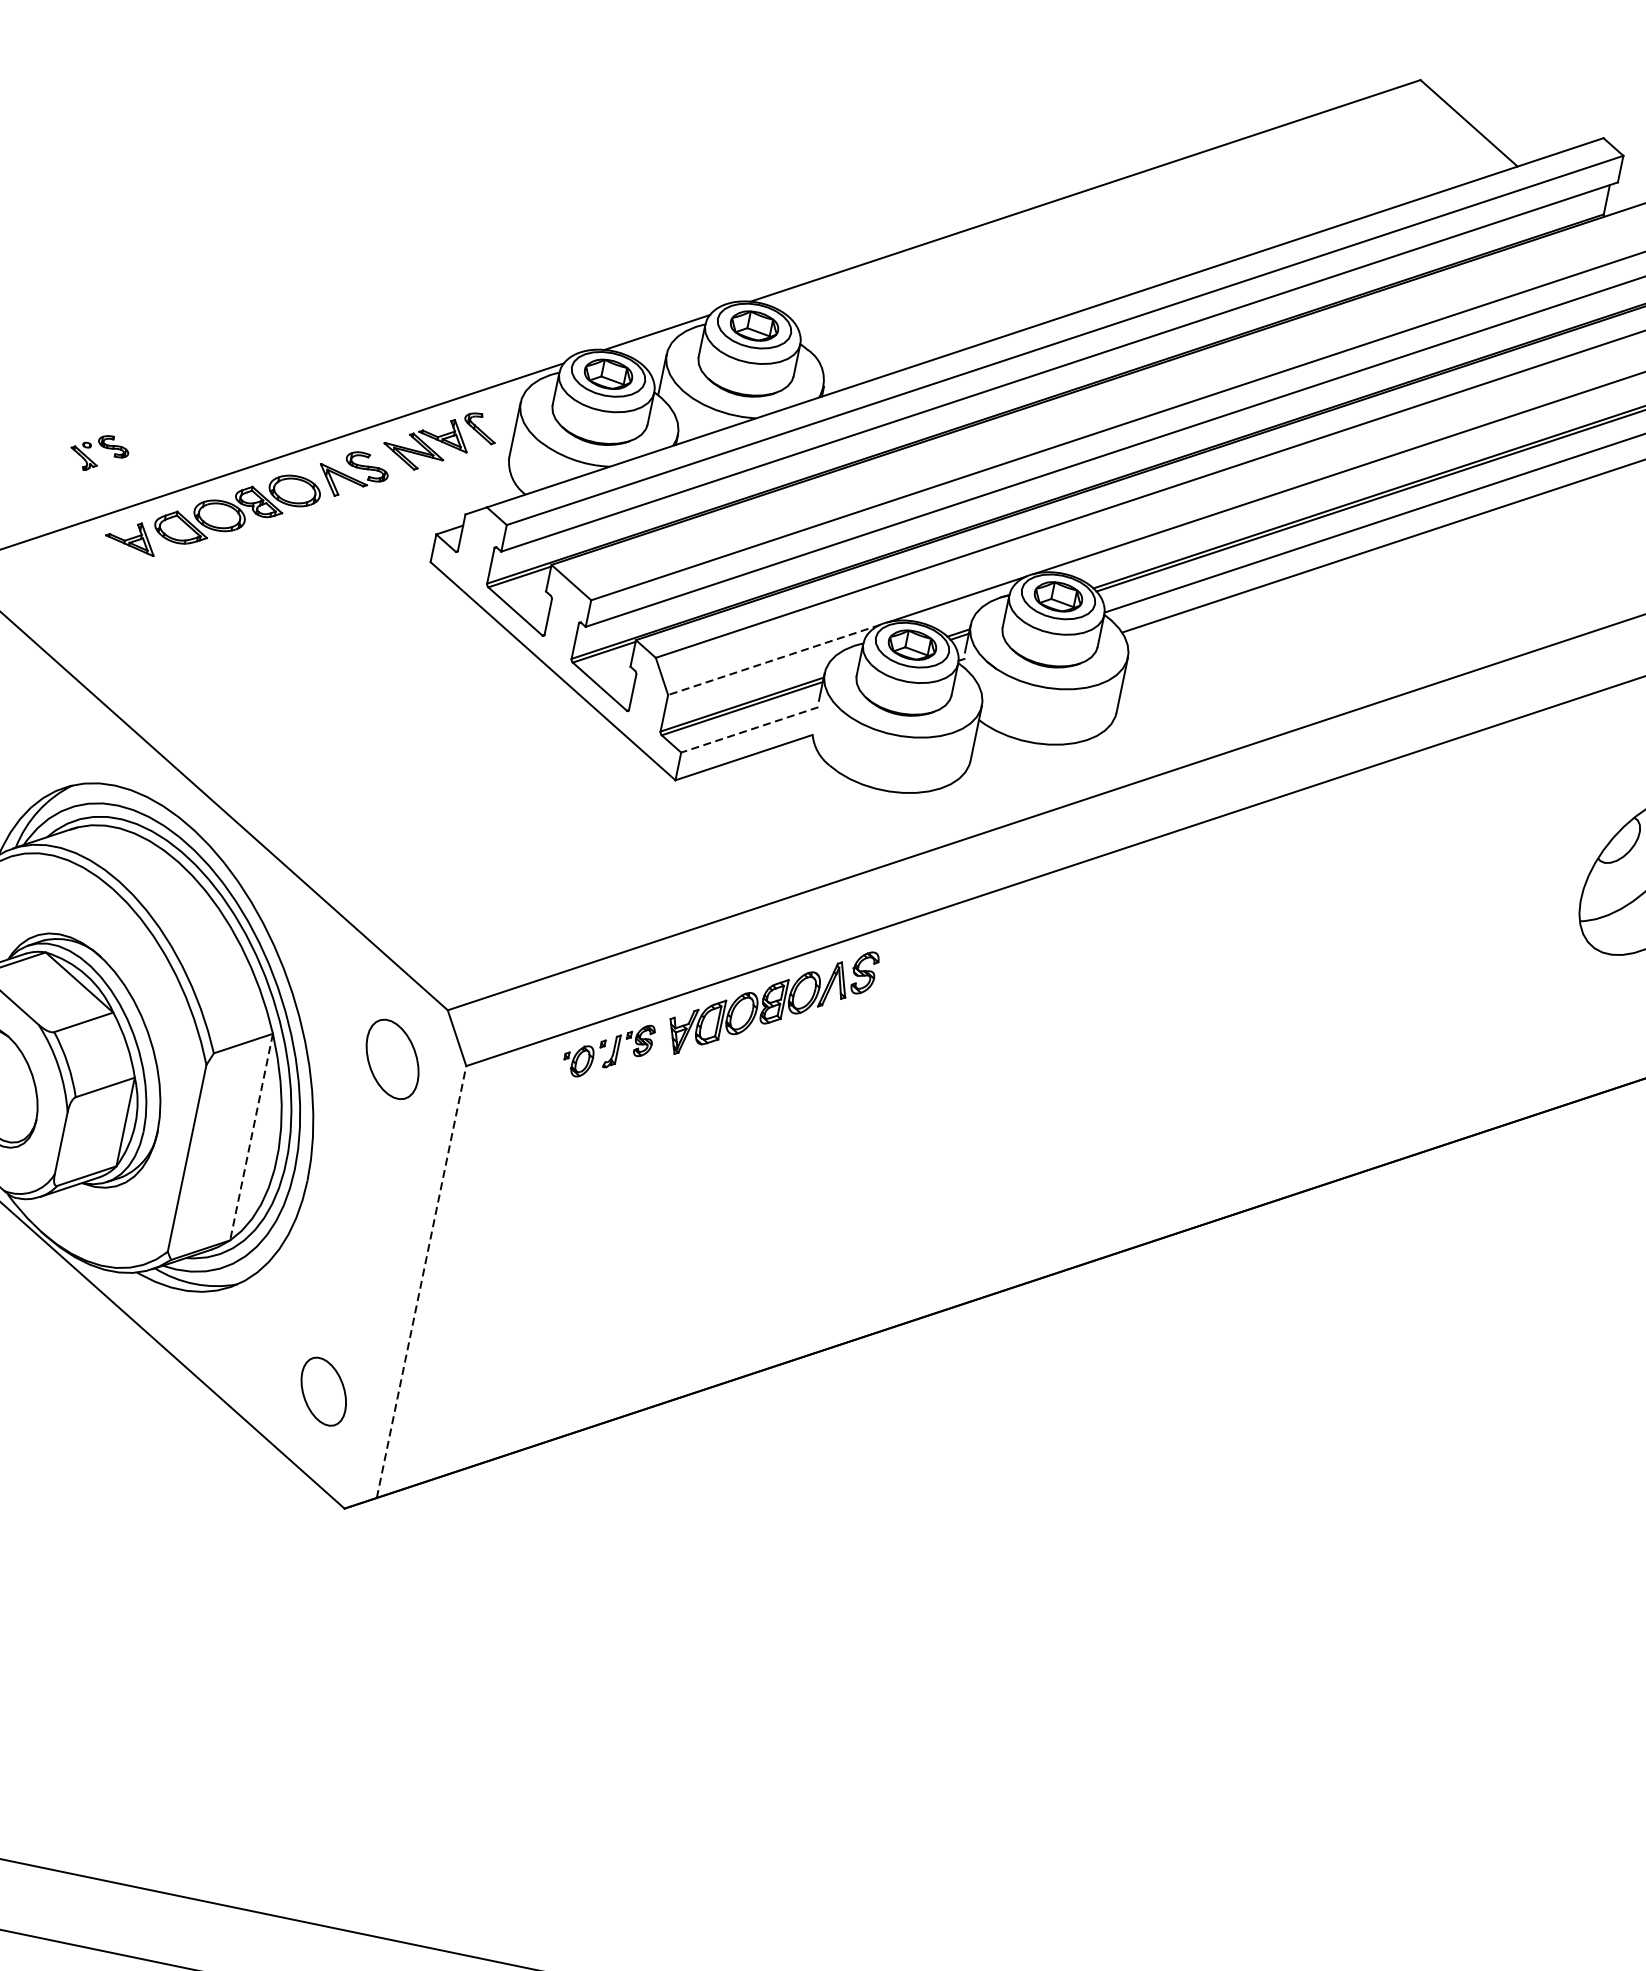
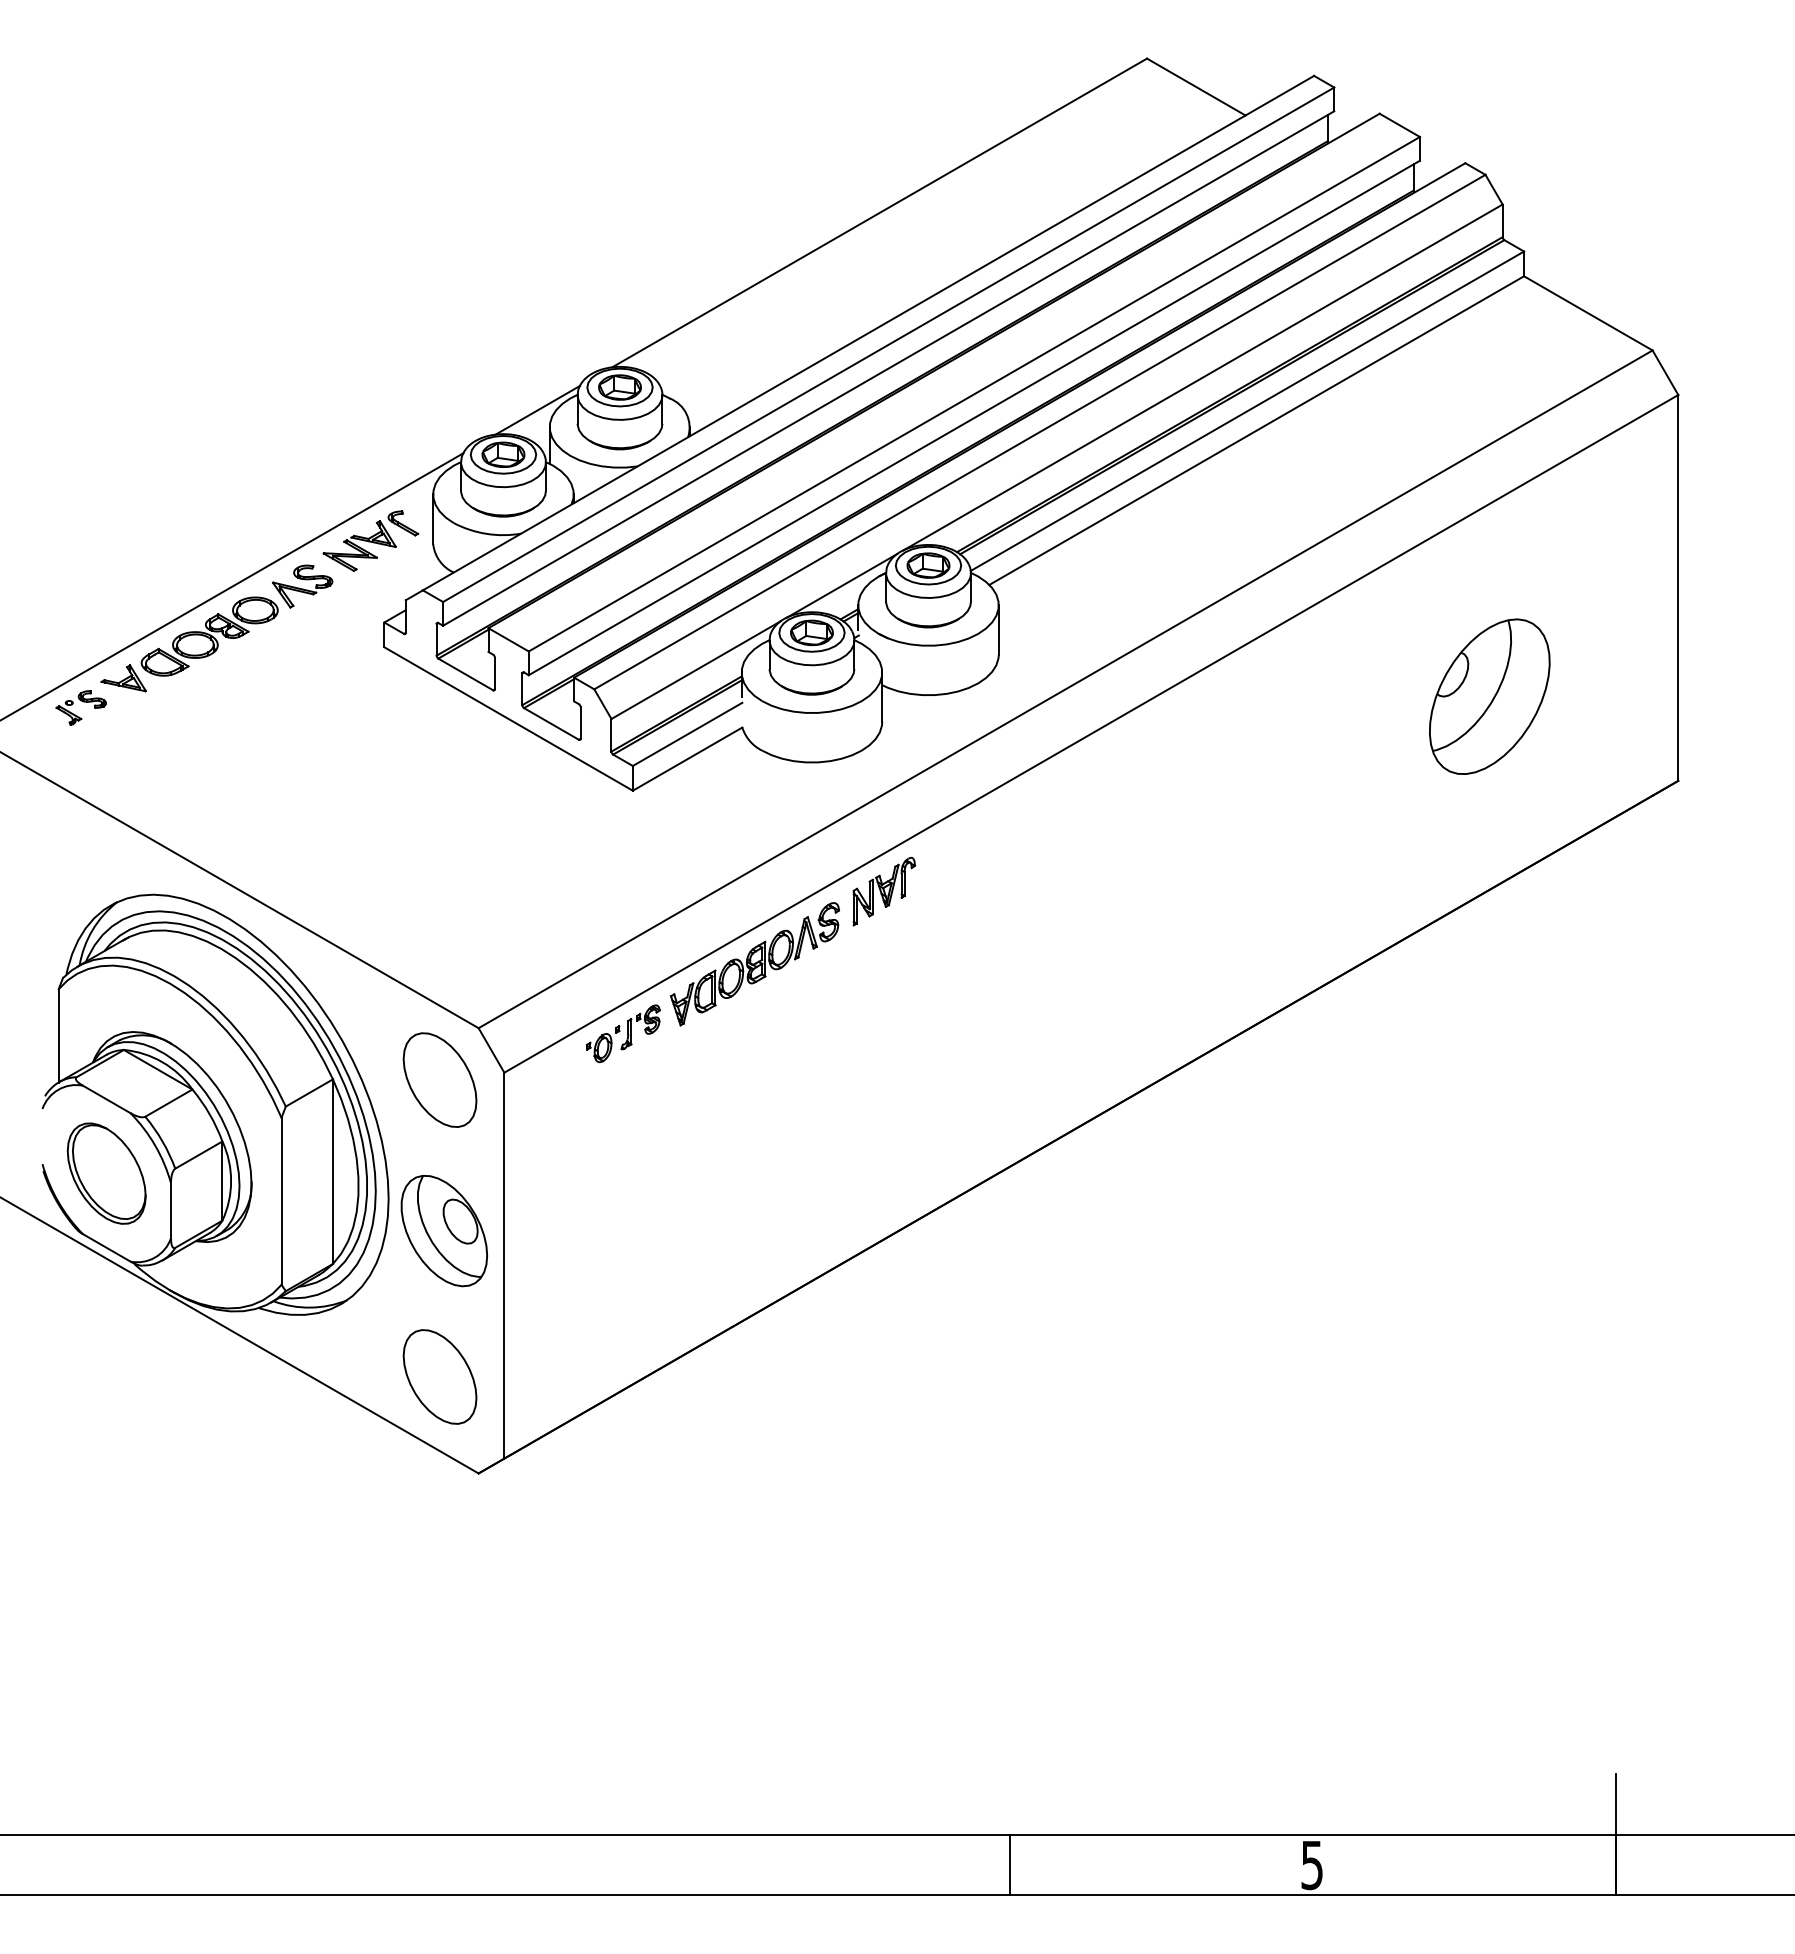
part: (98, 452) -> (80, 707), moved
line: (774, 660) -> (696, 670), dashed -> solid
line: (749, 730) -> (687, 734), dashed -> solid
part: (932, 951) -> (883, 891), added
part: (392, 1058) -> (439, 1079), size x1.43
line: (250, 1137) -> (332, 1172), dashed -> solid
part: (362, 1229) -> (444, 1231), added
line: (421, 1281) -> (504, 1265), dashed -> solid
part: (323, 1391) -> (439, 1376), size x1.67

